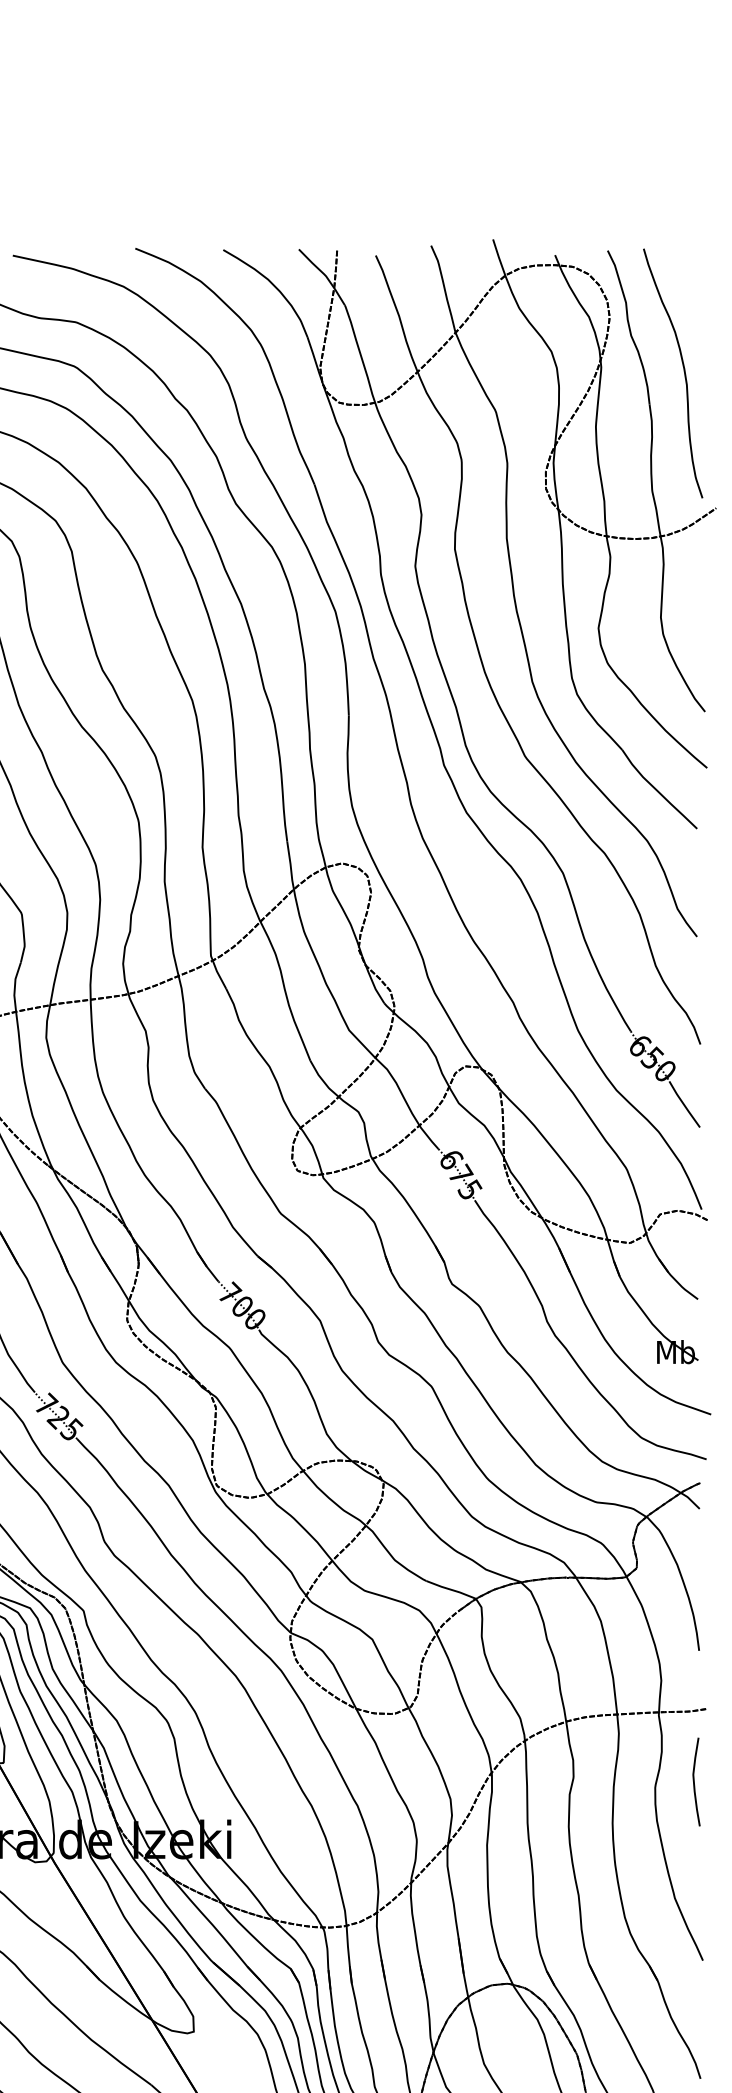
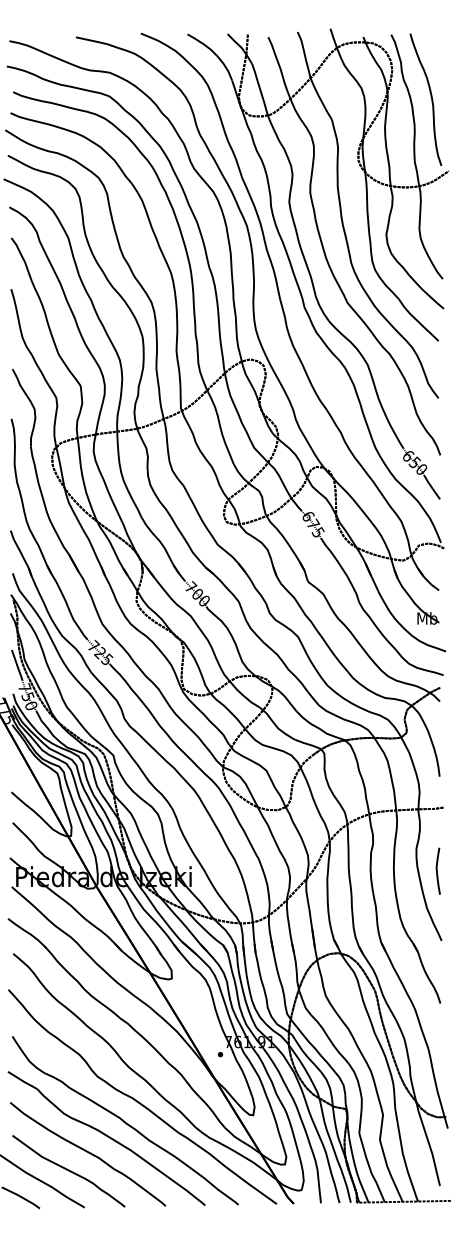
curve: (695, 1780) -> (437, 870), moved

